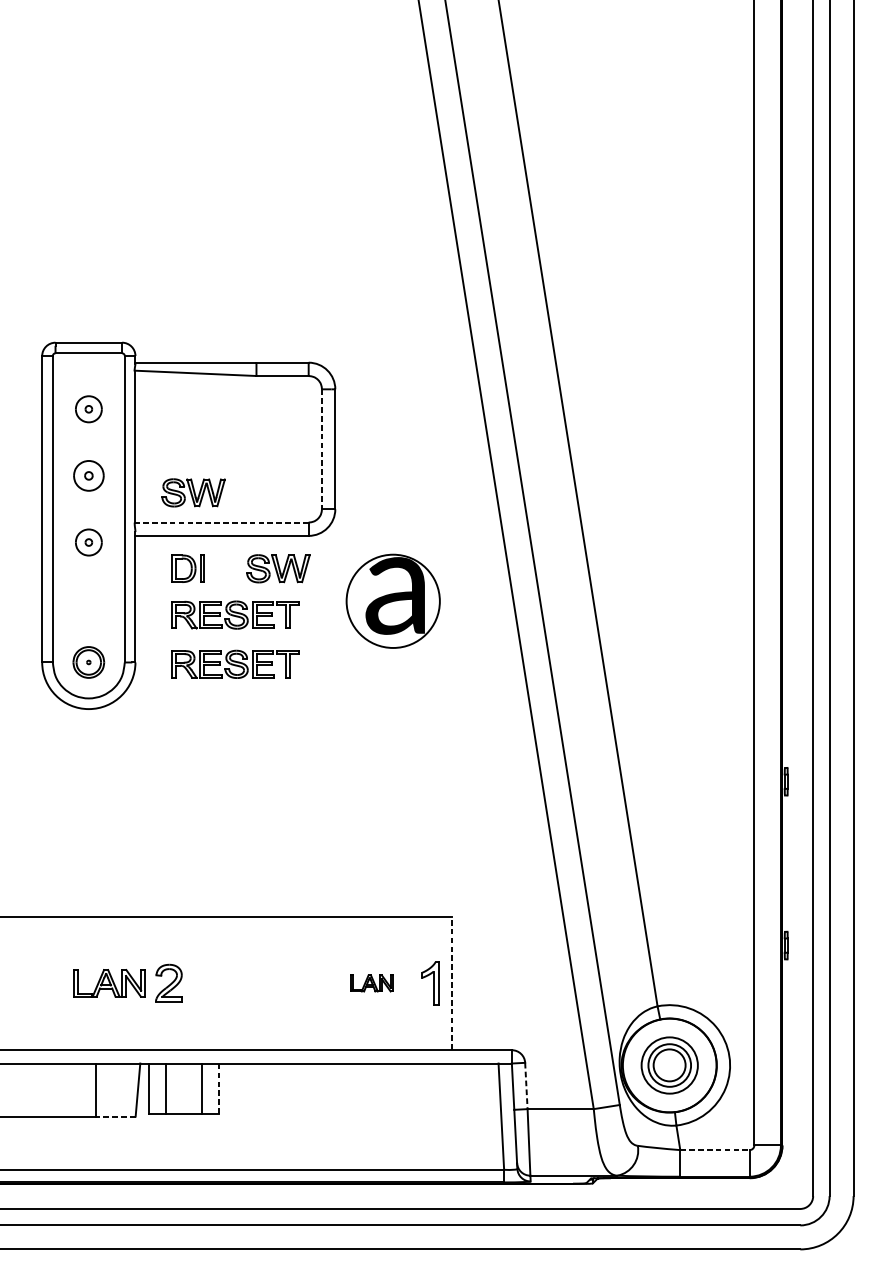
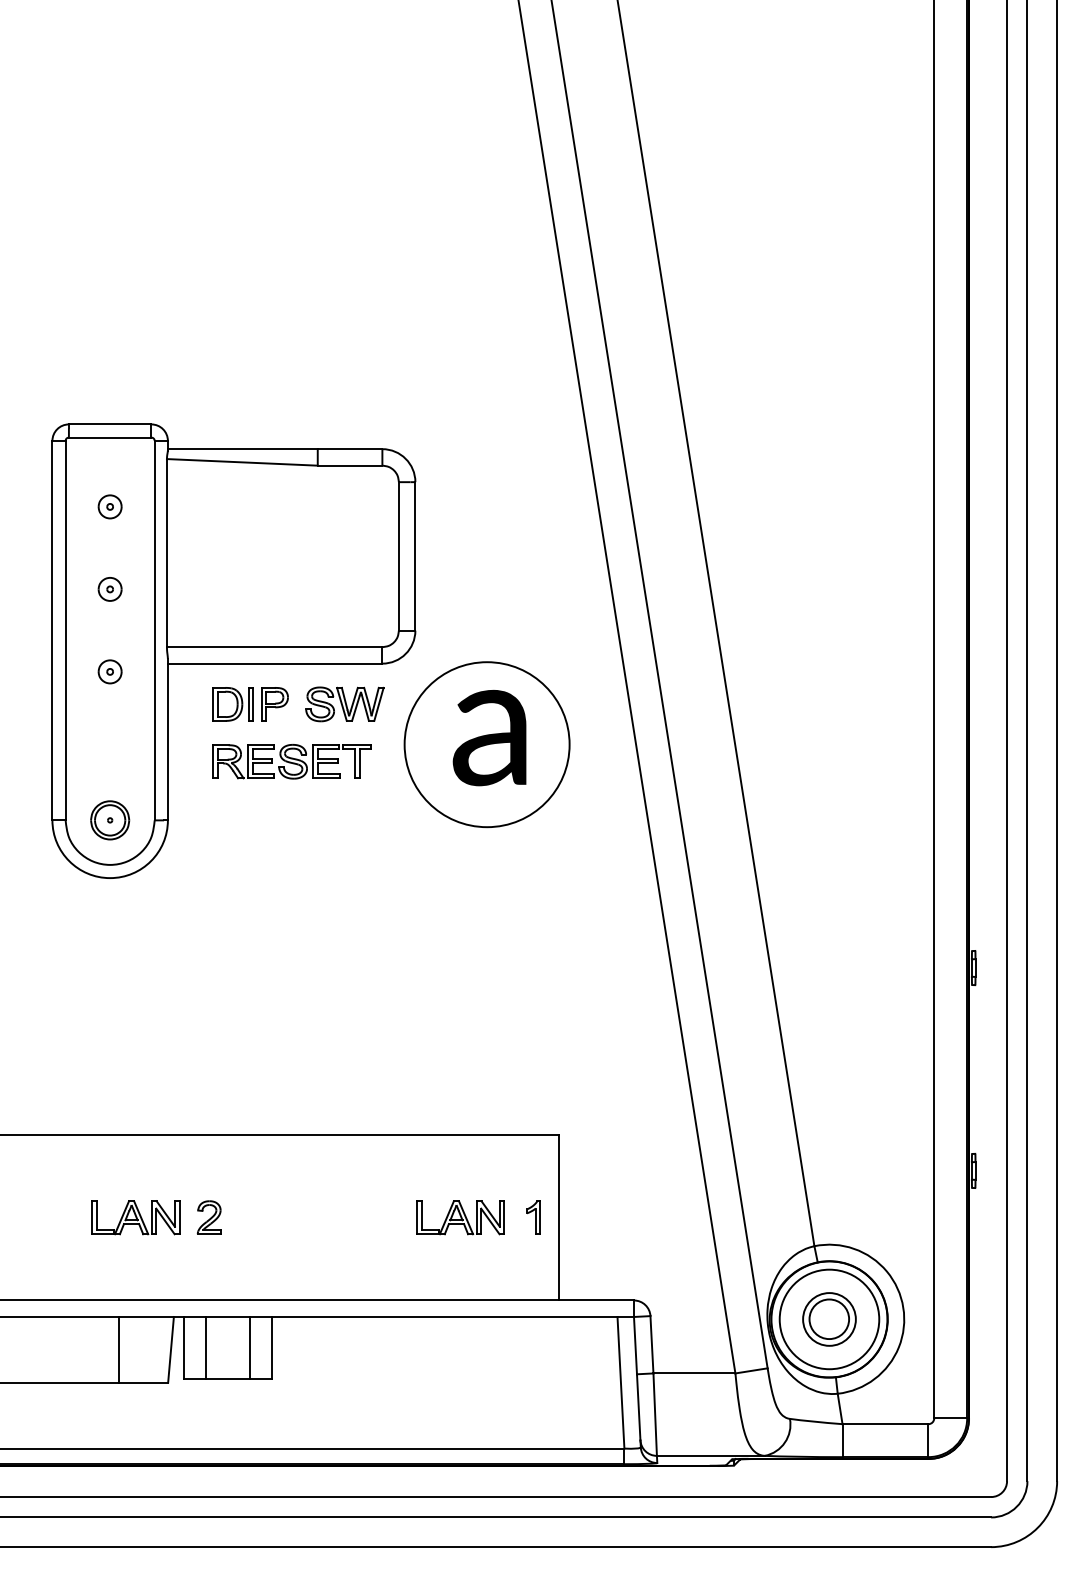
part: (88, 408) -> (109, 506), size x0.71
line: (321, 449) -> (398, 556), dashed -> solid
part: (88, 476) -> (109, 589), size x0.62
part: (193, 492) -> (239, 610), removed
line: (221, 522) -> (274, 647), dashed -> solid
part: (88, 542) -> (109, 671), size x0.71
part: (221, 568) -> (274, 704), added
circle: (392, 601) -> (486, 744), size x1.43
part: (235, 664) -> (291, 822), removed
part: (168, 983) -> (208, 1217), size x0.71
part: (371, 983) -> (460, 1217), size x1.67
part: (430, 983) -> (533, 1217), size x0.62
line: (451, 983) -> (559, 1217), dashed -> solid
circle: (669, 1065) -> (829, 1319), size x1.43
line: (526, 1085) -> (651, 1344), dashed -> solid
line: (219, 1088) -> (271, 1347), dashed -> solid
line: (115, 1116) -> (143, 1382), dashed -> solid
line: (714, 1150) -> (885, 1424), dashed -> solid

